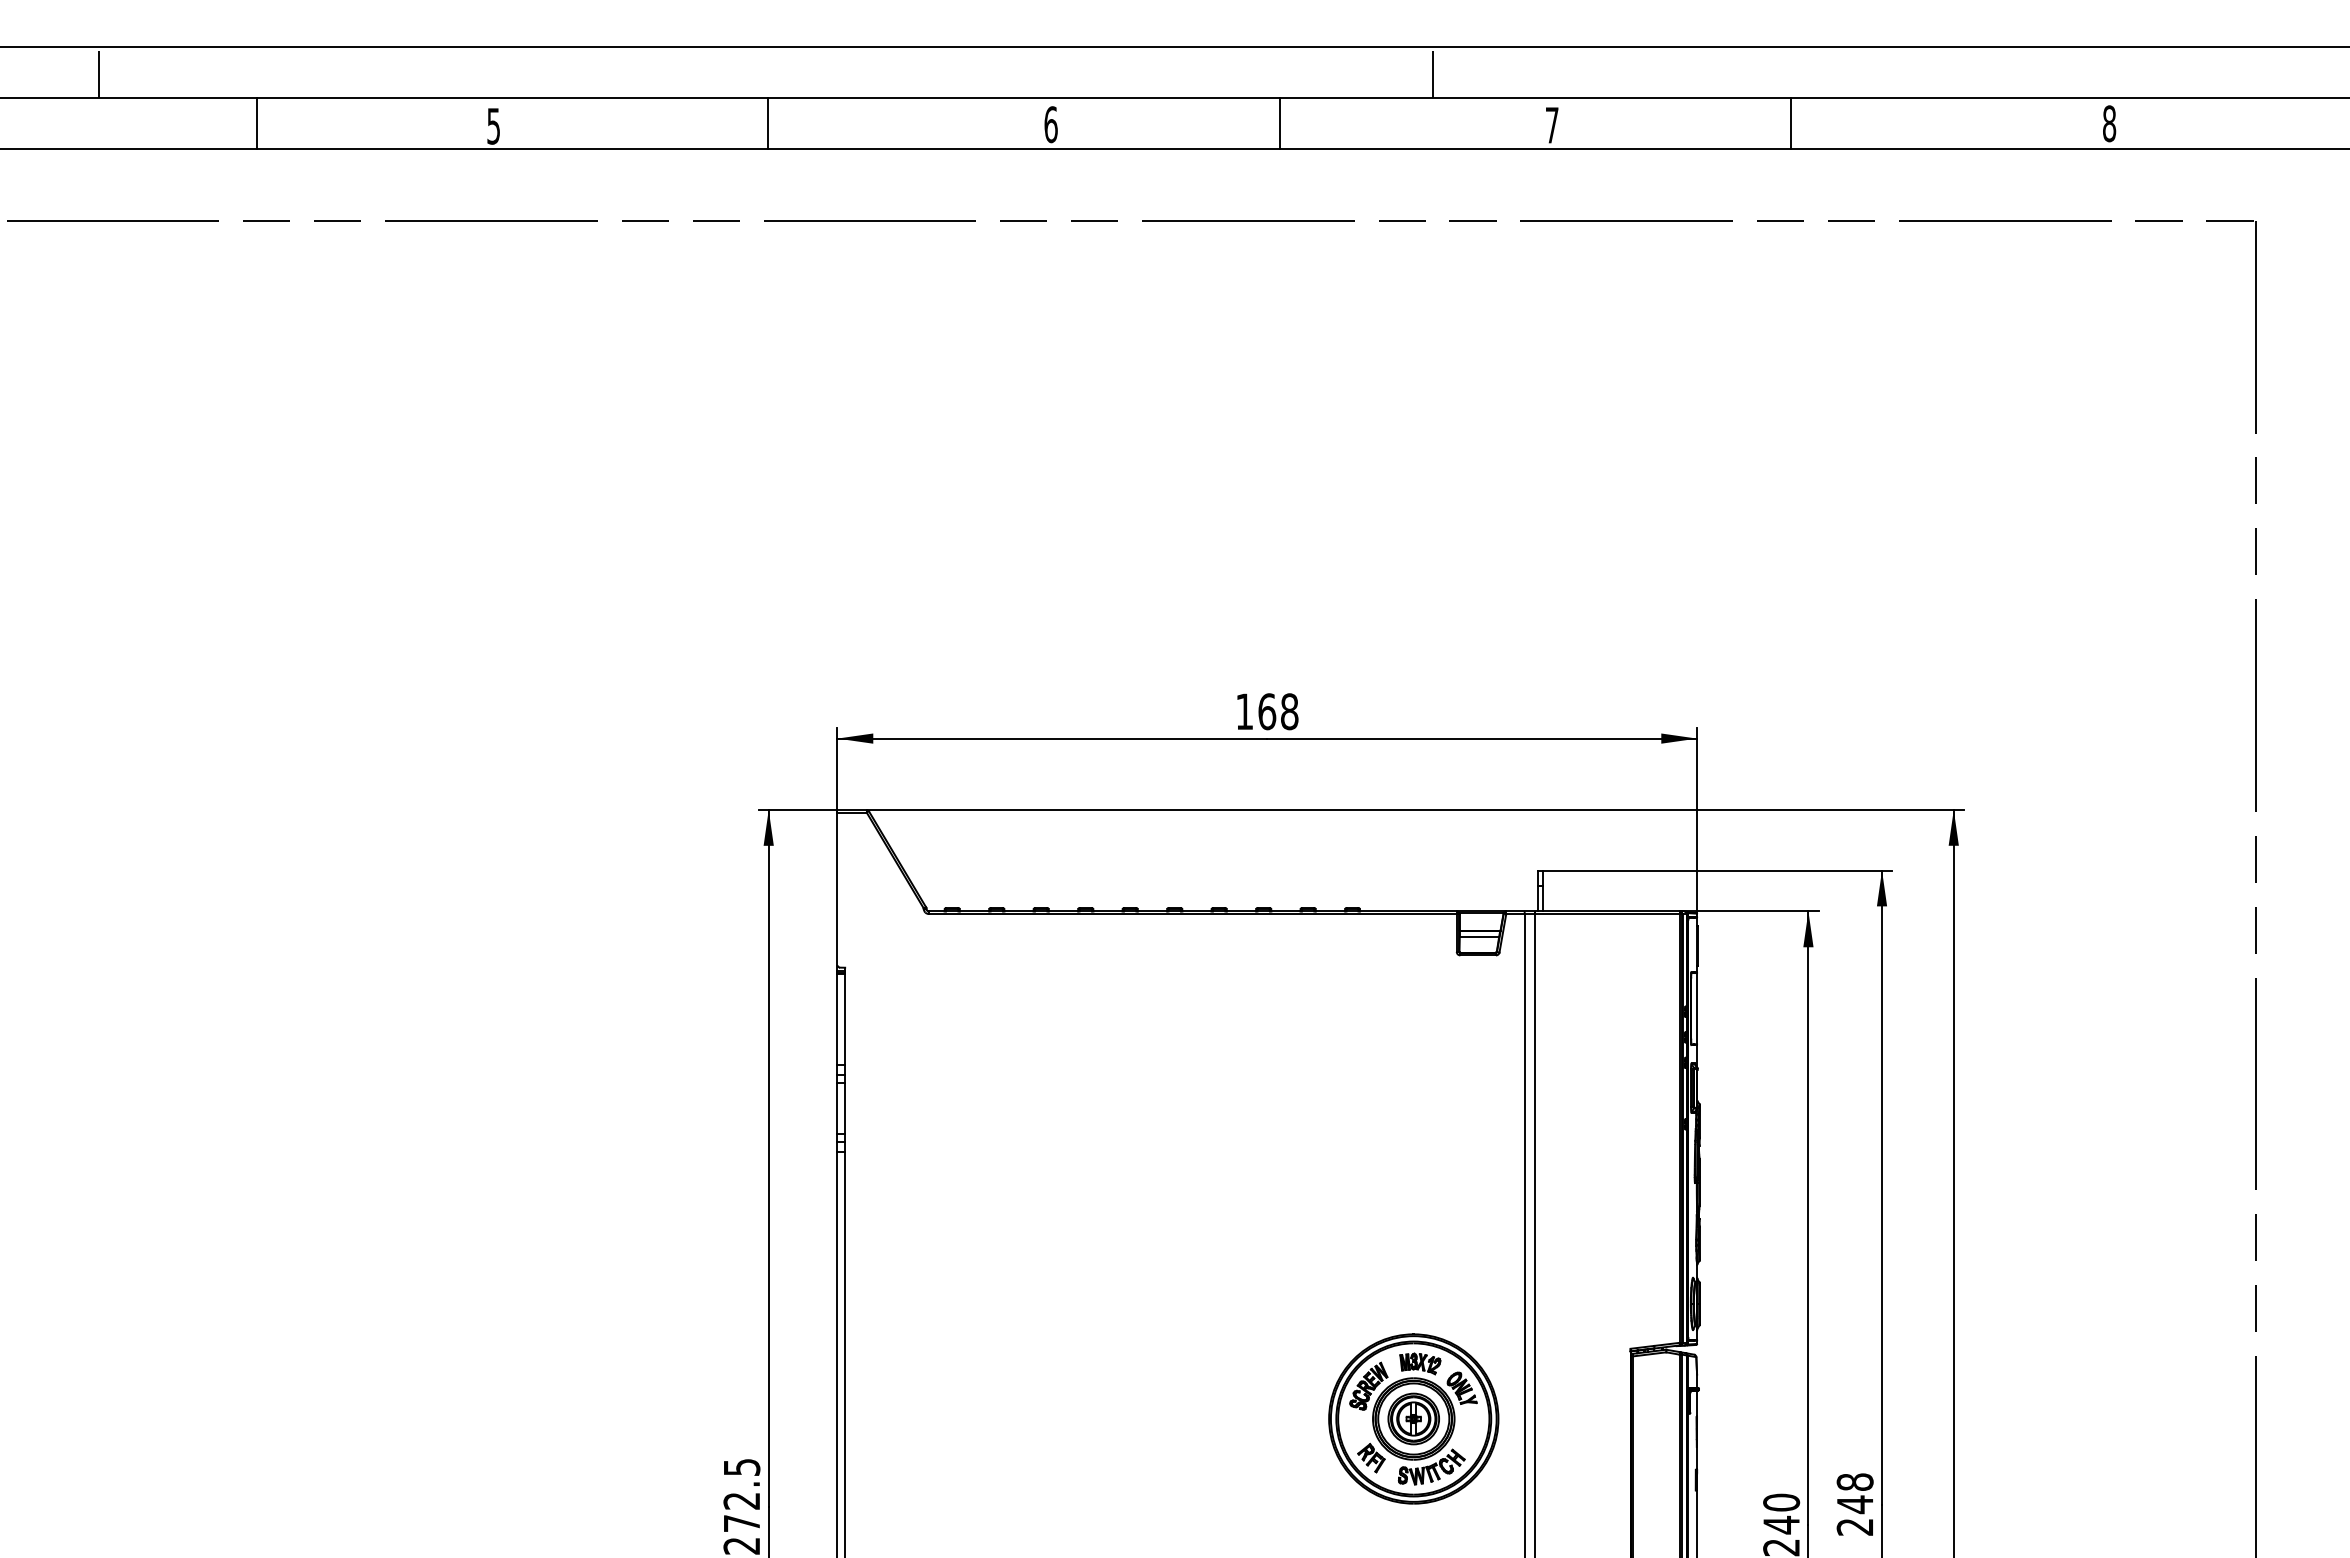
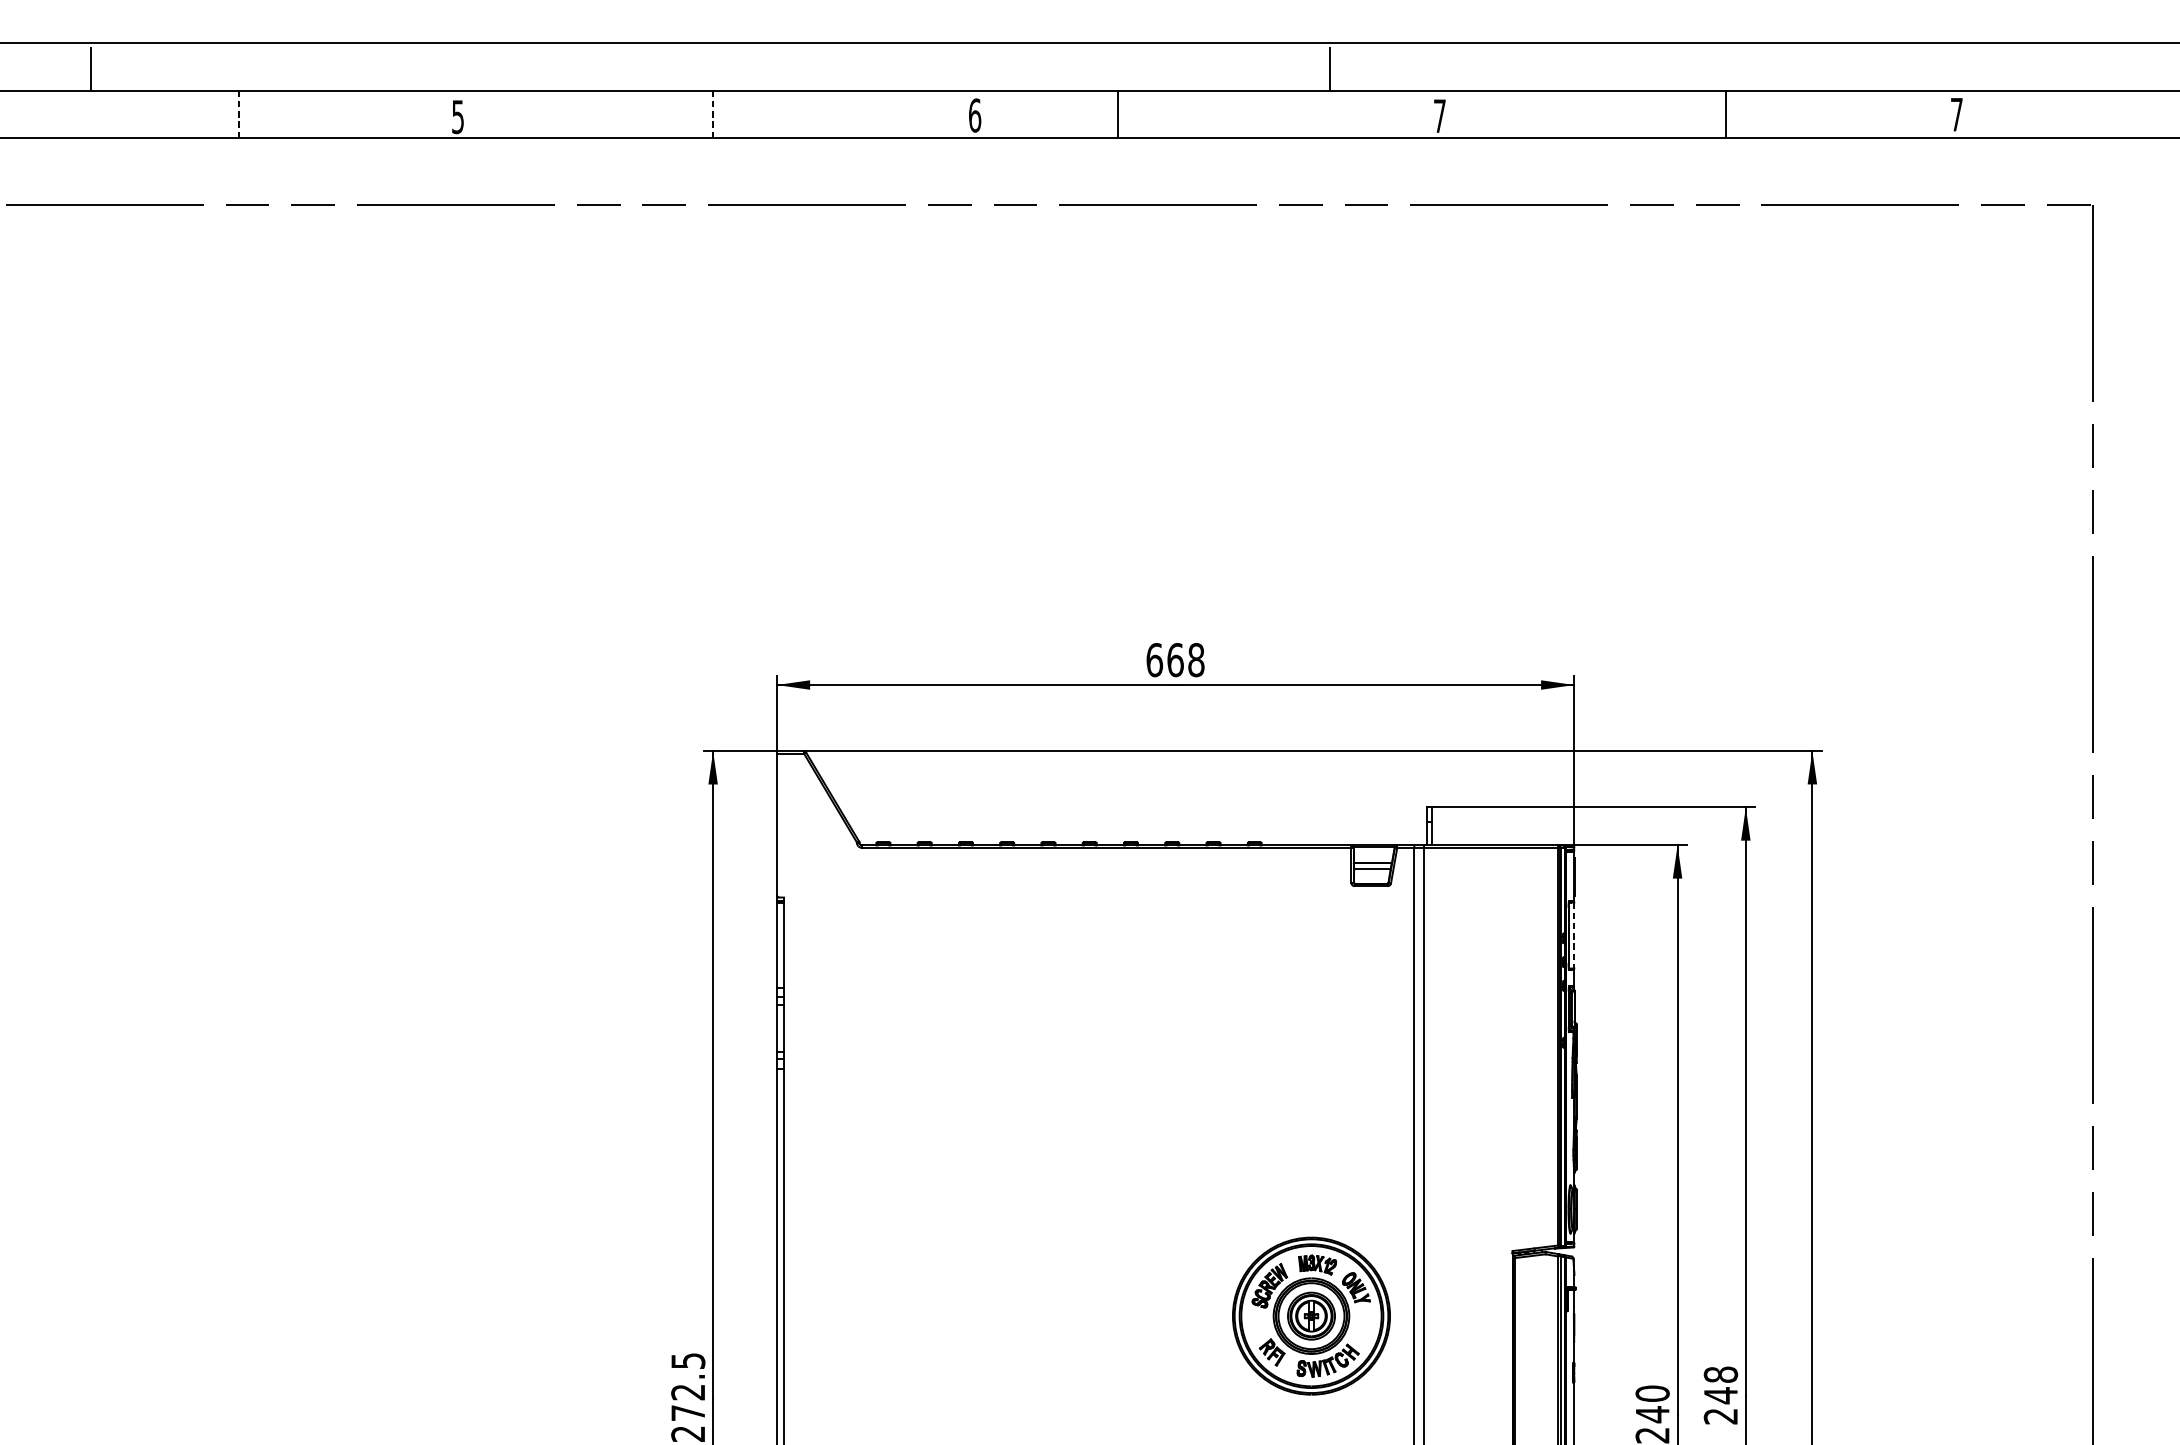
line: (257, 123) -> (238, 114), solid -> dashed
line: (768, 123) -> (712, 114), solid -> dashed
line: (1279, 123) -> (1117, 114), moved
line: (1791, 123) -> (1726, 114), moved
text: (2109, 123) -> (1956, 114), 8 -> 7
text: (1244, 711) -> (1154, 659), 168 -> 668
line: (1697, 1008) -> (1574, 935), solid -> dashed

